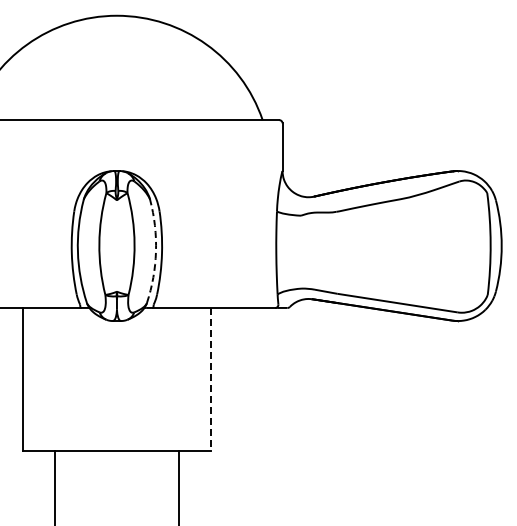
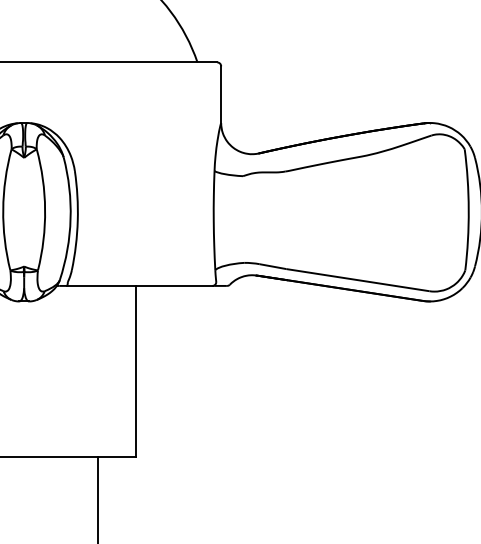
arc: (156, 251) -> (71, 218), dashed -> solid
line: (210, 379) -> (135, 371), dashed -> solid

